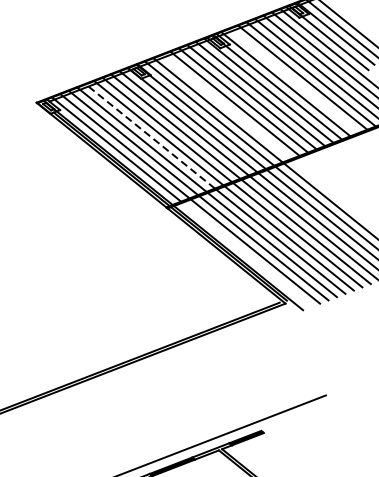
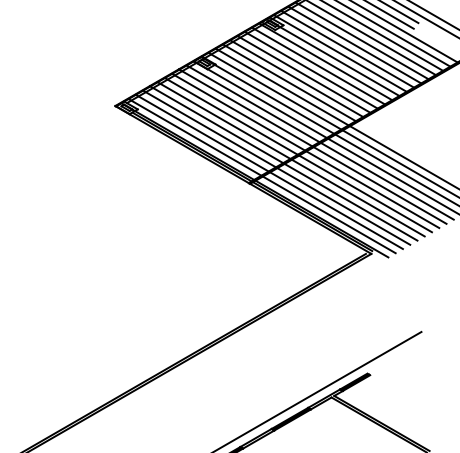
line: (294, 80) -> (347, 48), added
line: (226, 106) -> (289, 82), added
line: (150, 136) -> (224, 120), dashed -> solid
line: (246, 254) -> (328, 214), added

